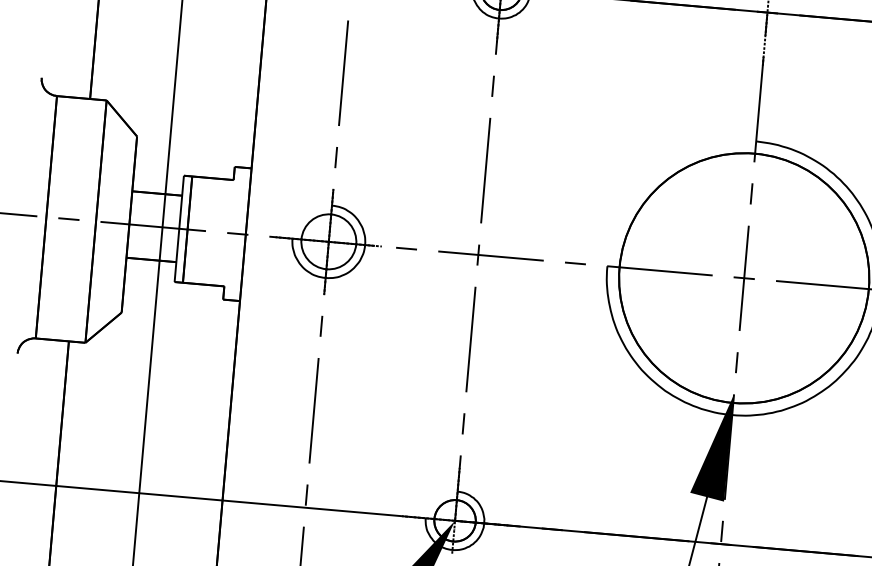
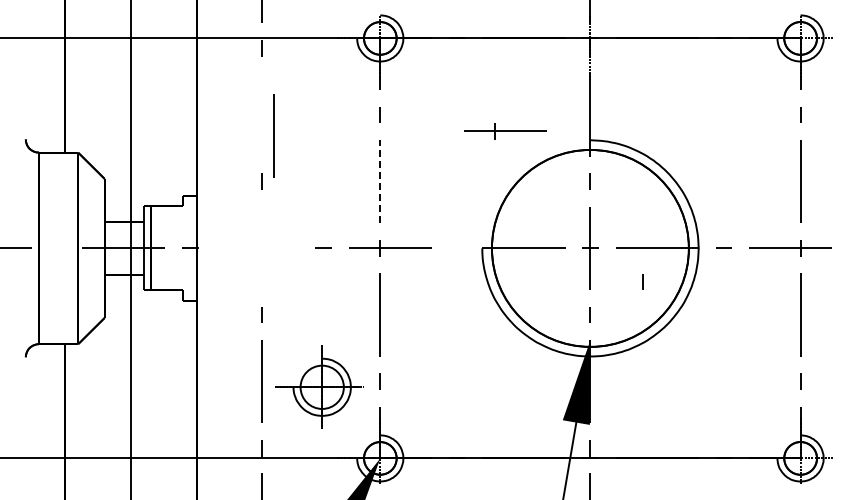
line: (342, 72) -> (273, 135), moved
part: (649, 120) -> (505, 131), added
line: (485, 170) -> (380, 181), solid -> dashed
line: (68, 218) -> (56, 247), removed
part: (325, 240) -> (319, 386), moved
line: (574, 262) -> (456, 247), removed
line: (806, 325) -> (642, 281), added

